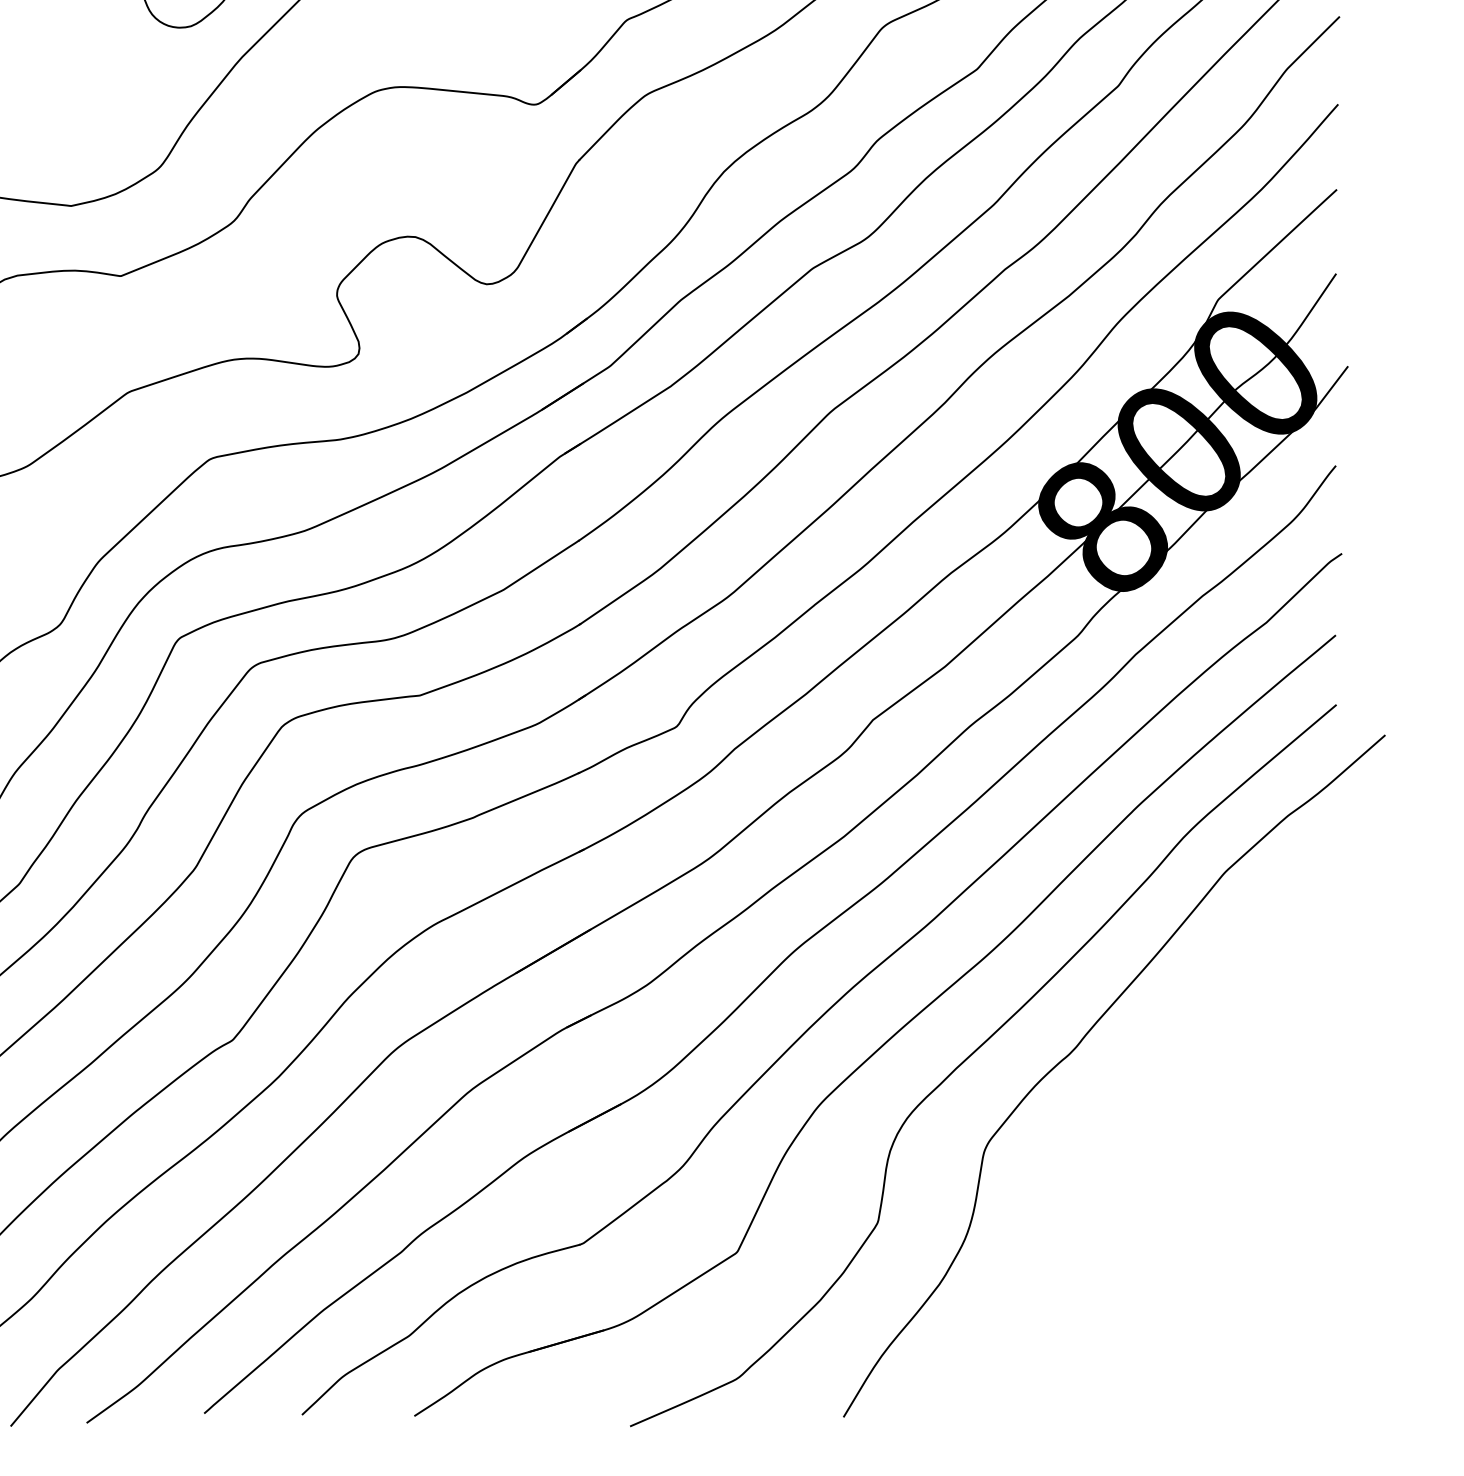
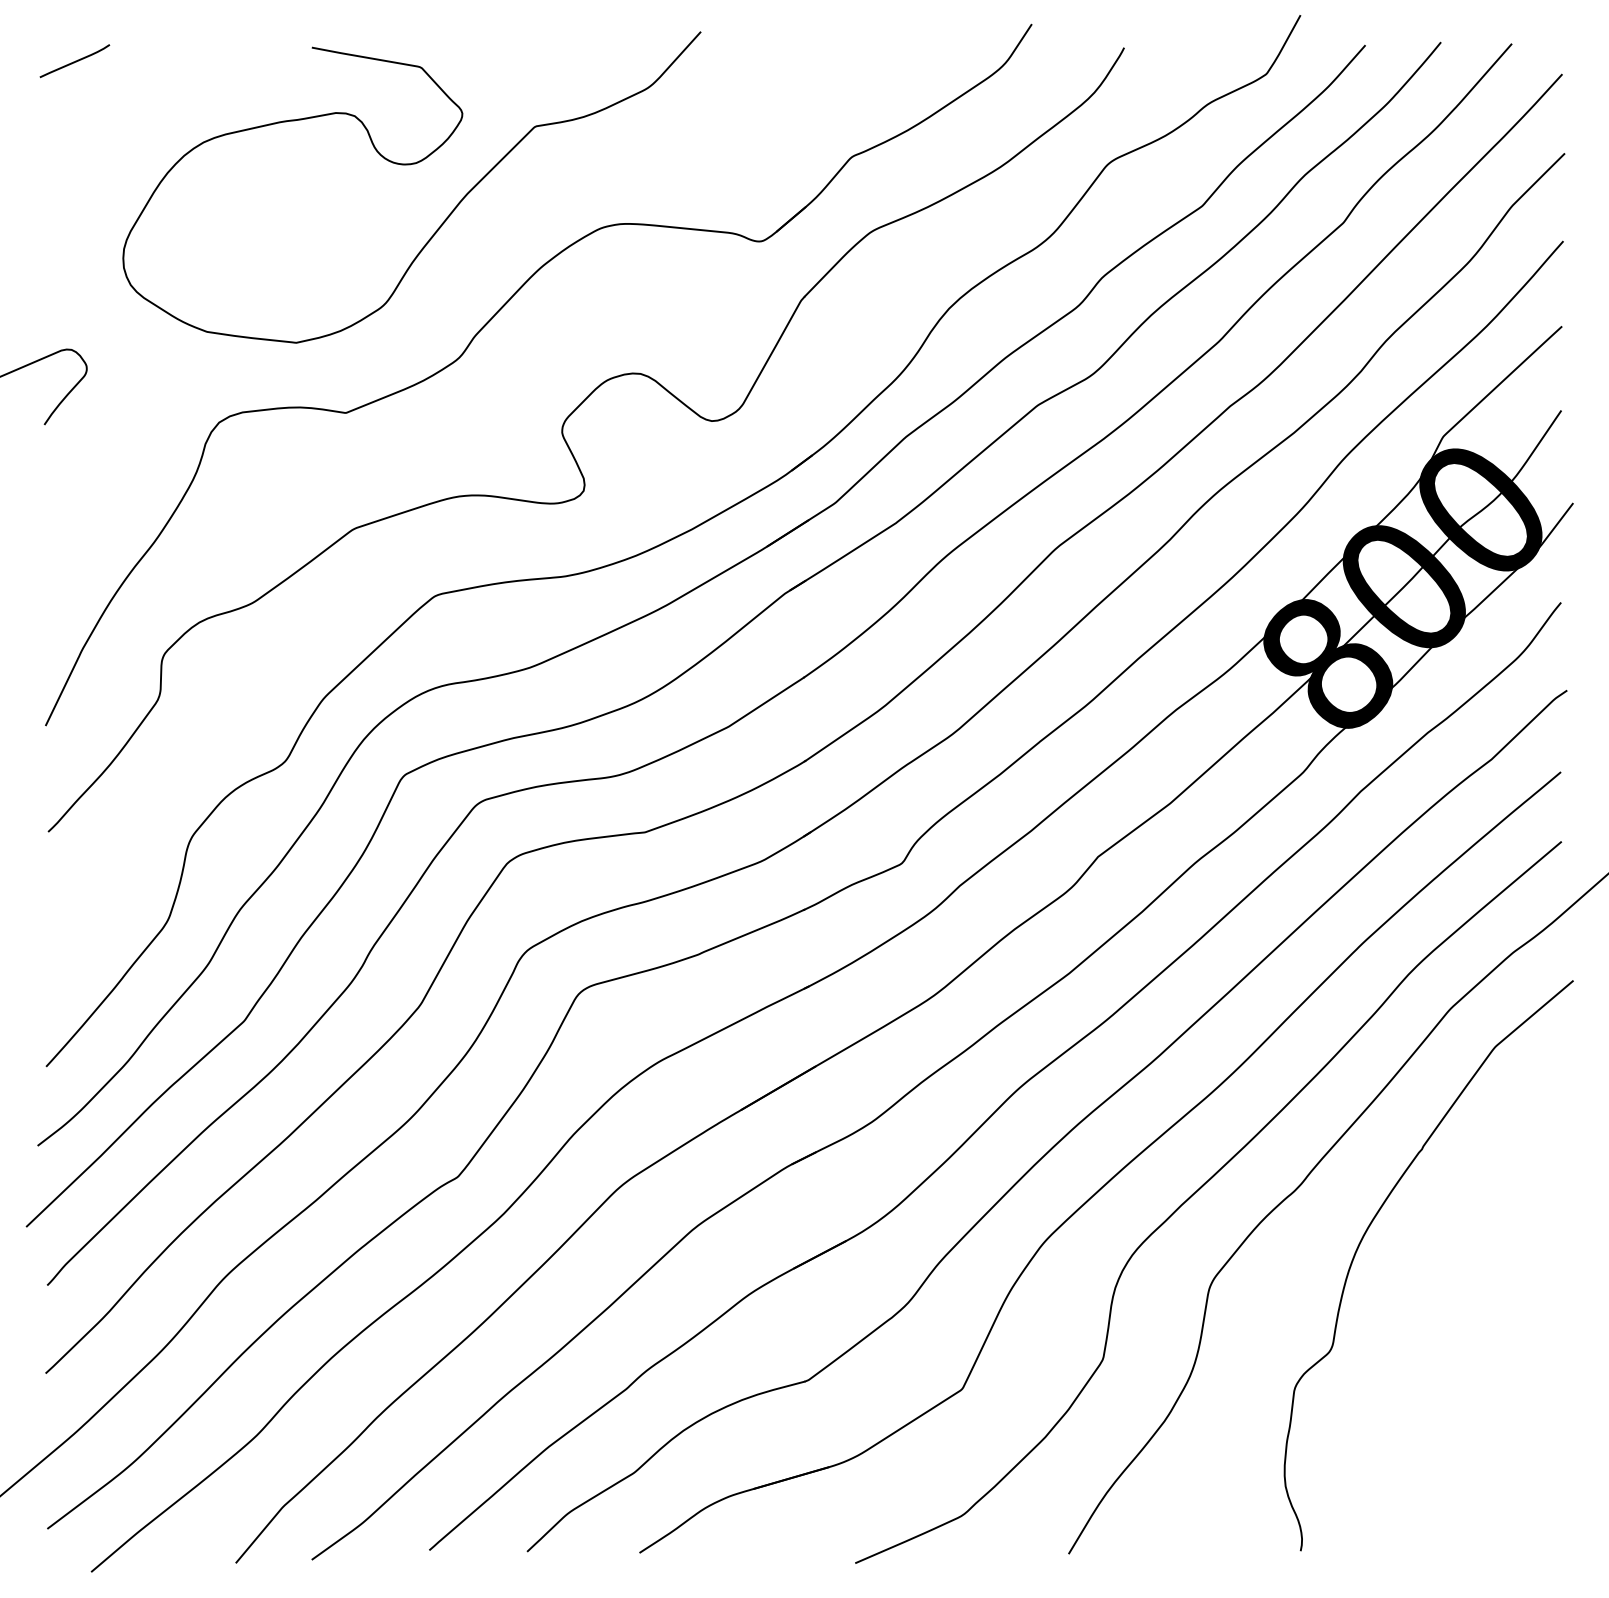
curve: (1141, 1096) -> (1366, 1233), added

